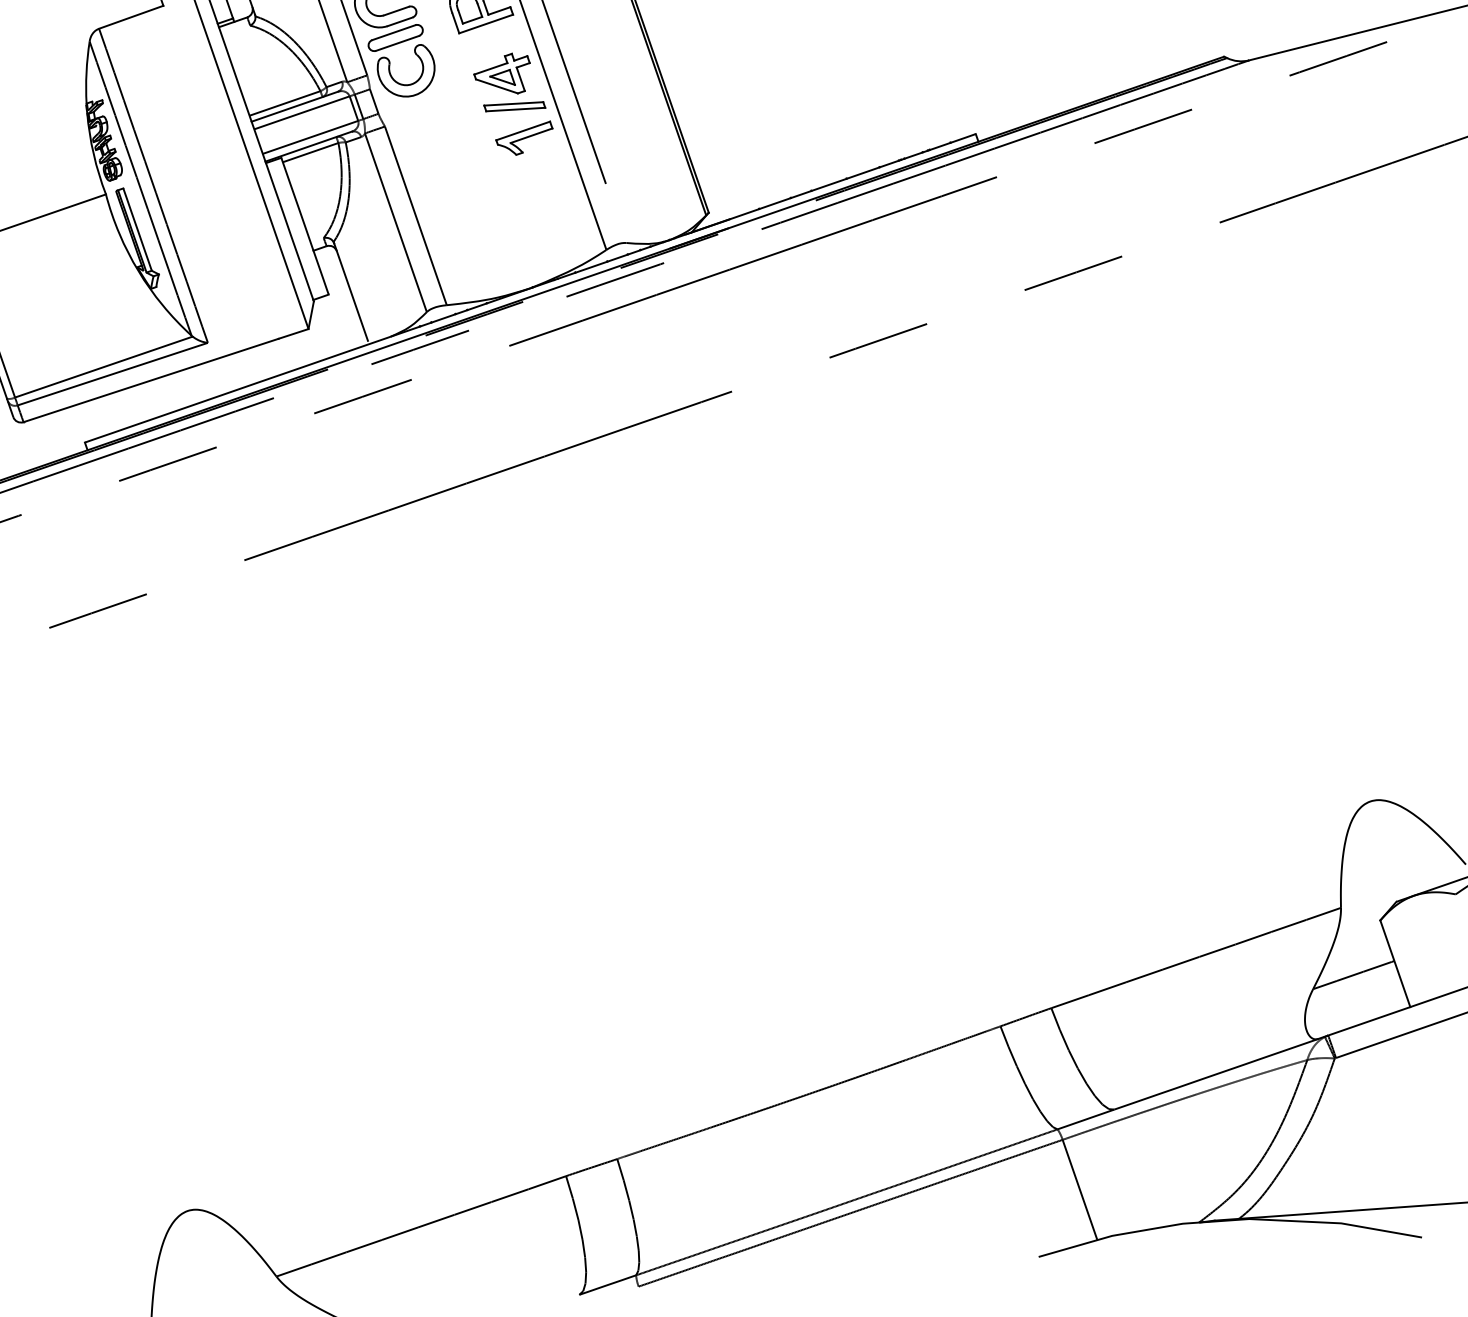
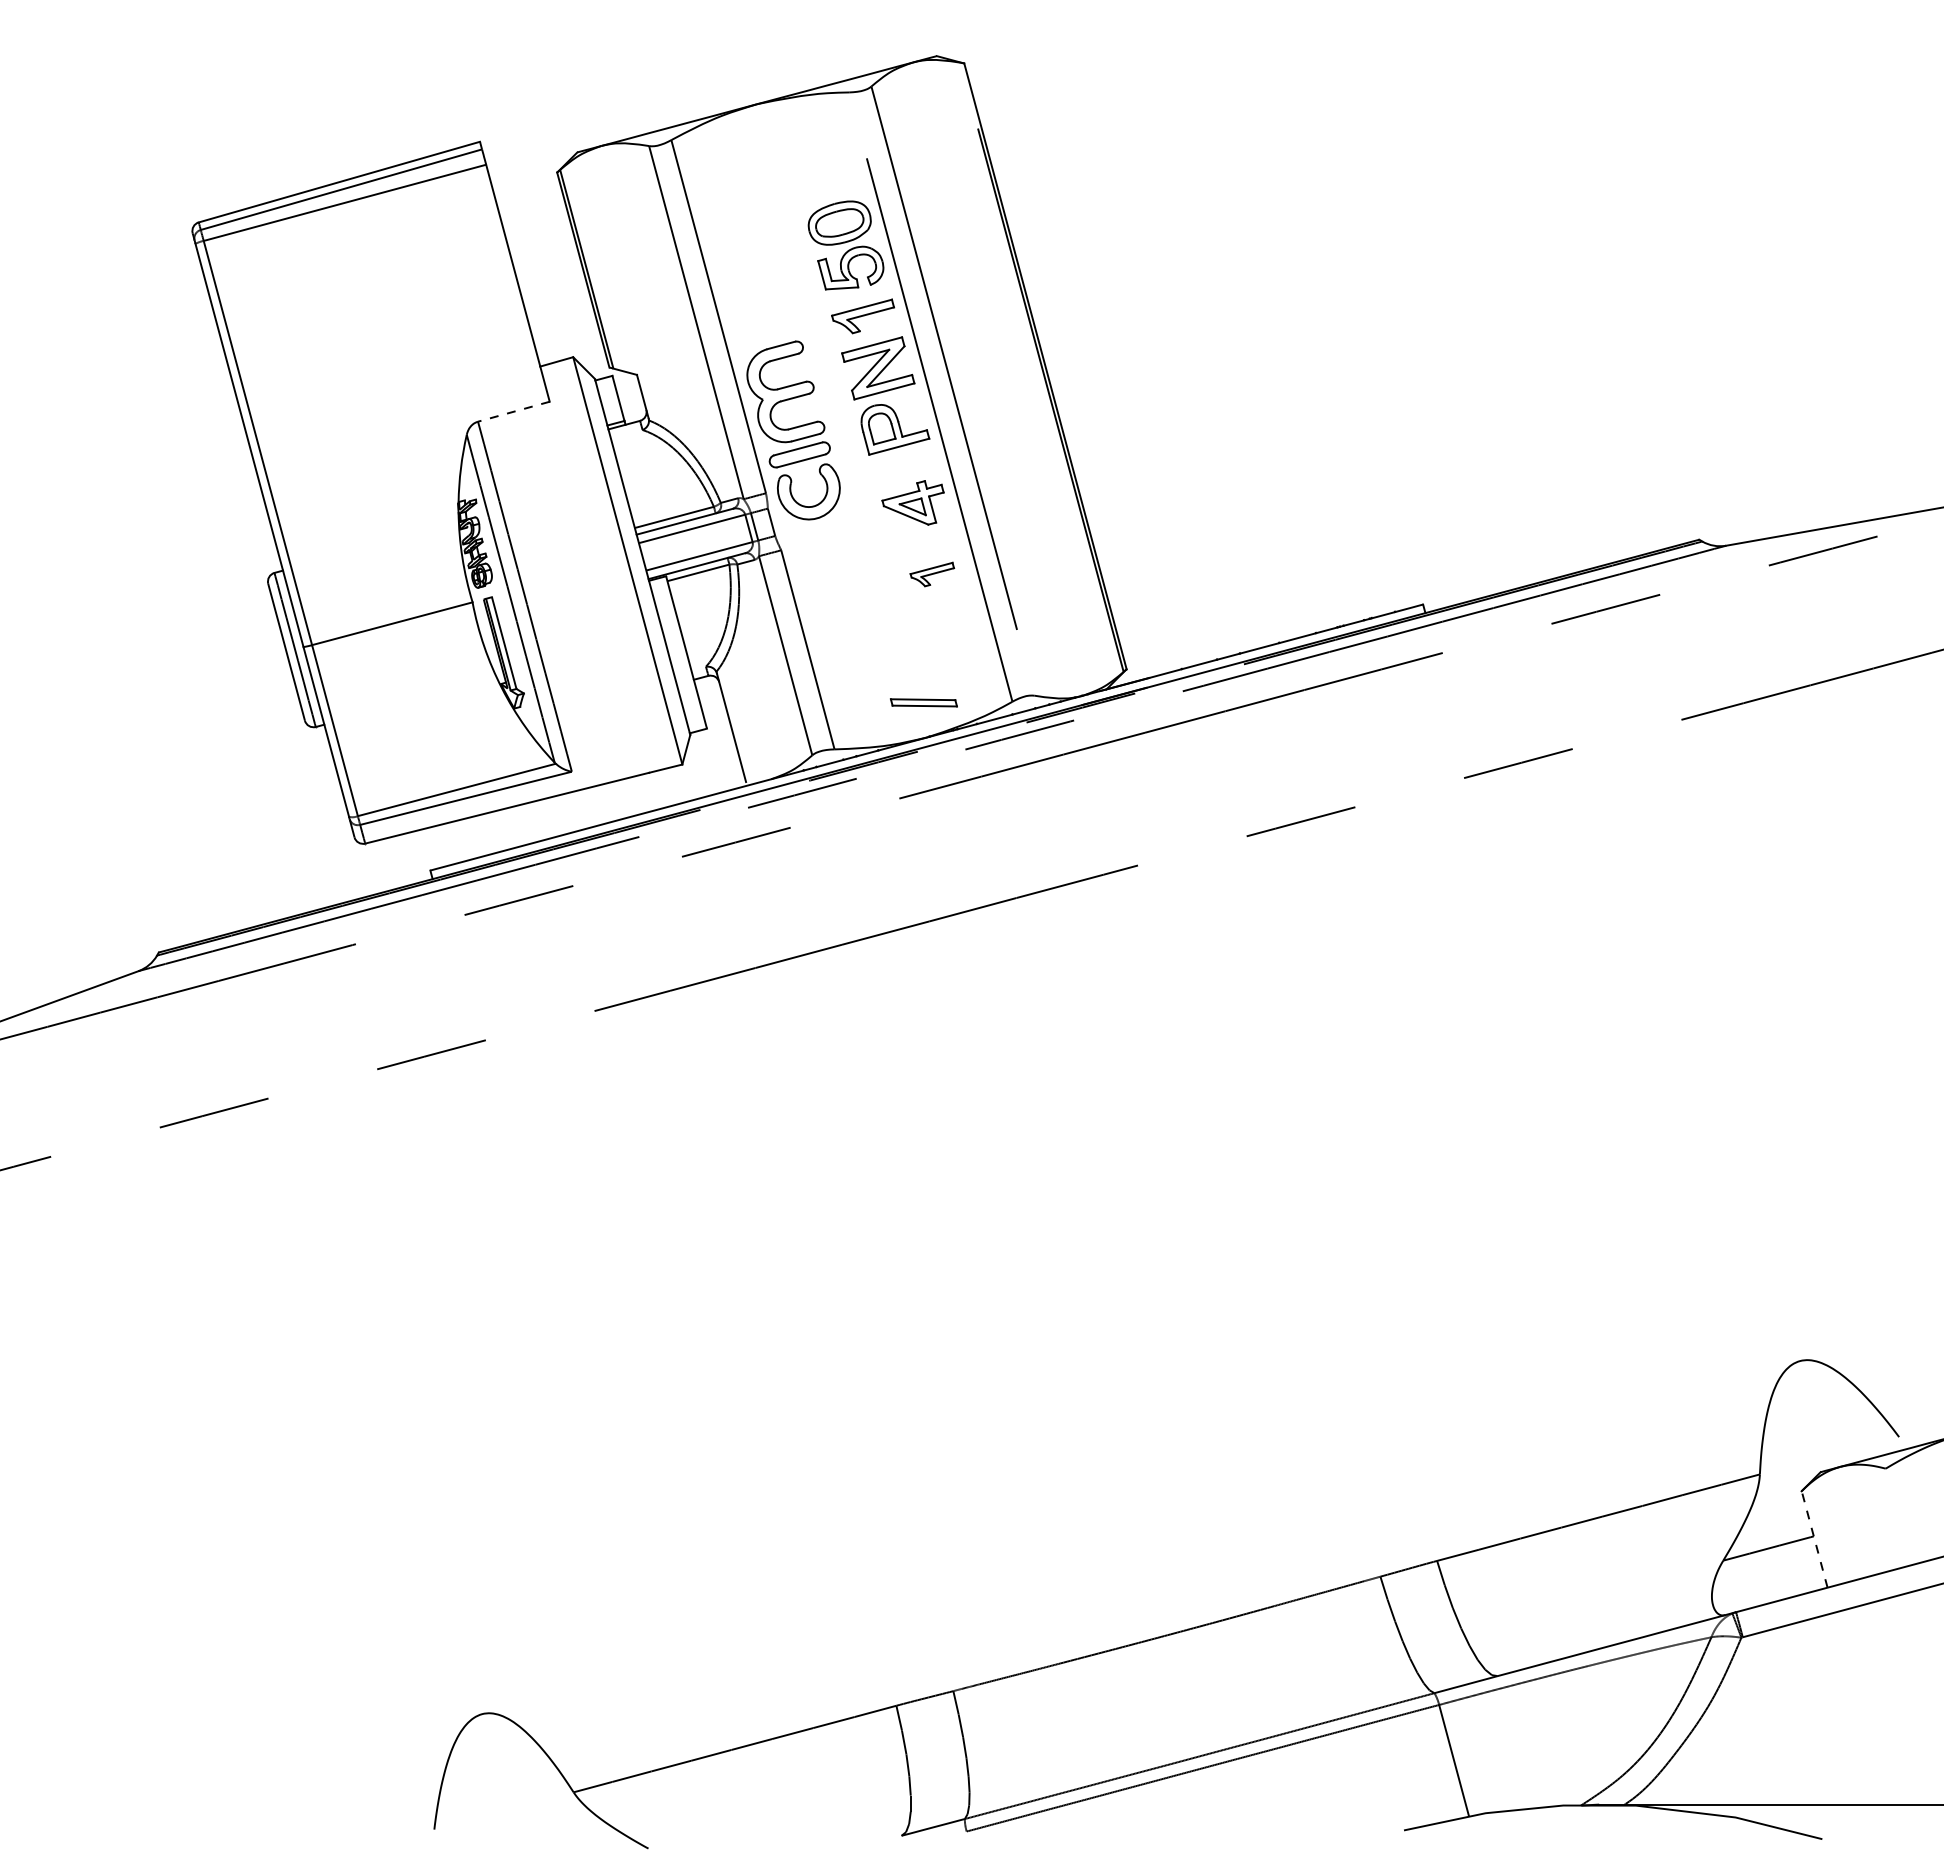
line: (130, 17) -> (513, 411), solid -> dashed
part: (514, 106) -> (923, 702), moved
part: (524, 138) -> (932, 574), size x0.7
line: (1395, 963) -> (1814, 1539), solid -> dashed

